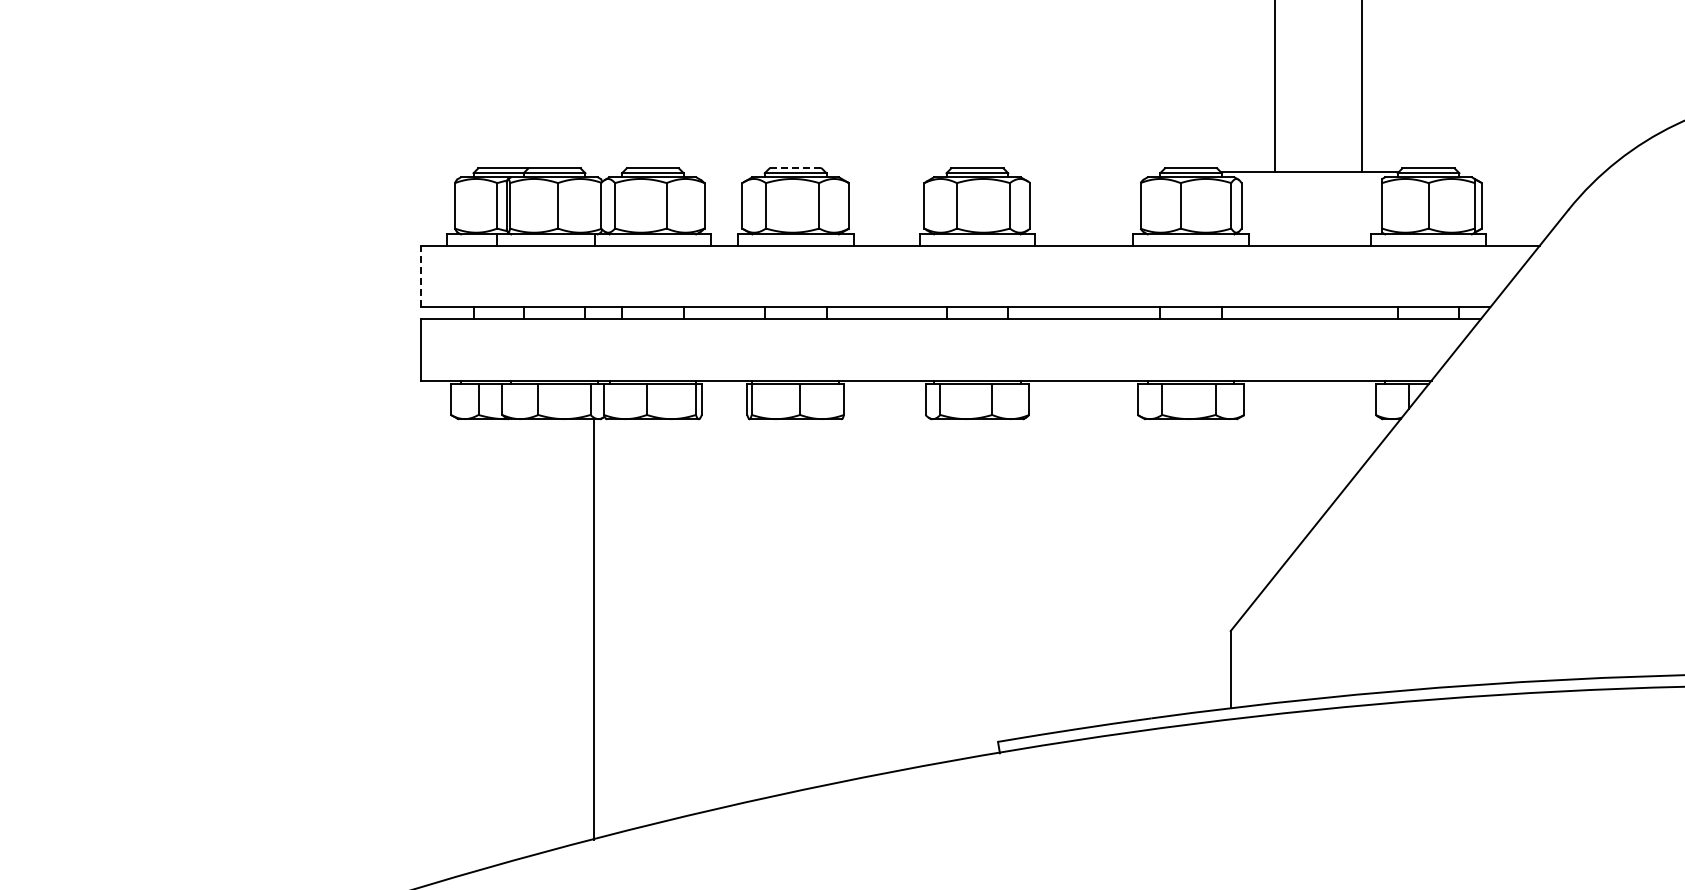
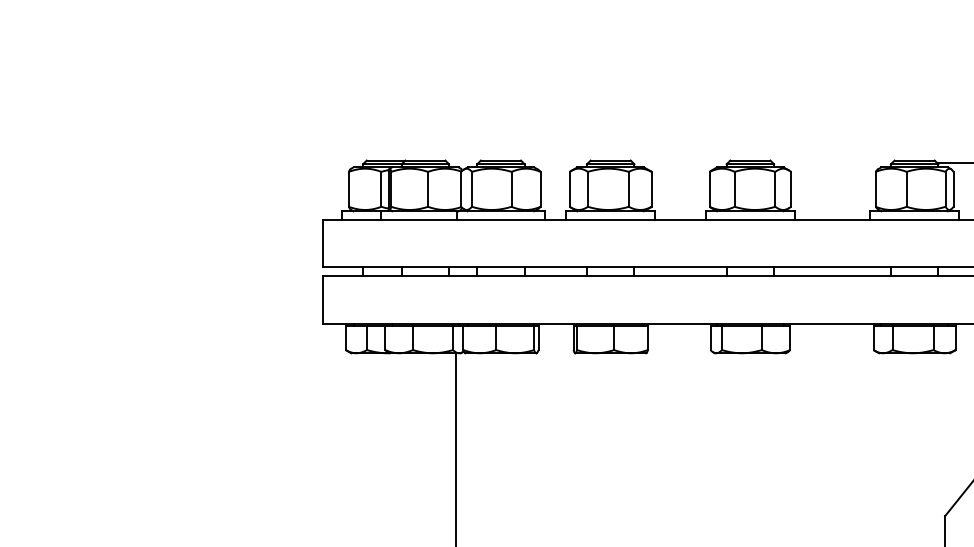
line: (796, 168) -> (611, 160), dashed -> solid
line: (420, 276) -> (322, 243), dashed -> solid

